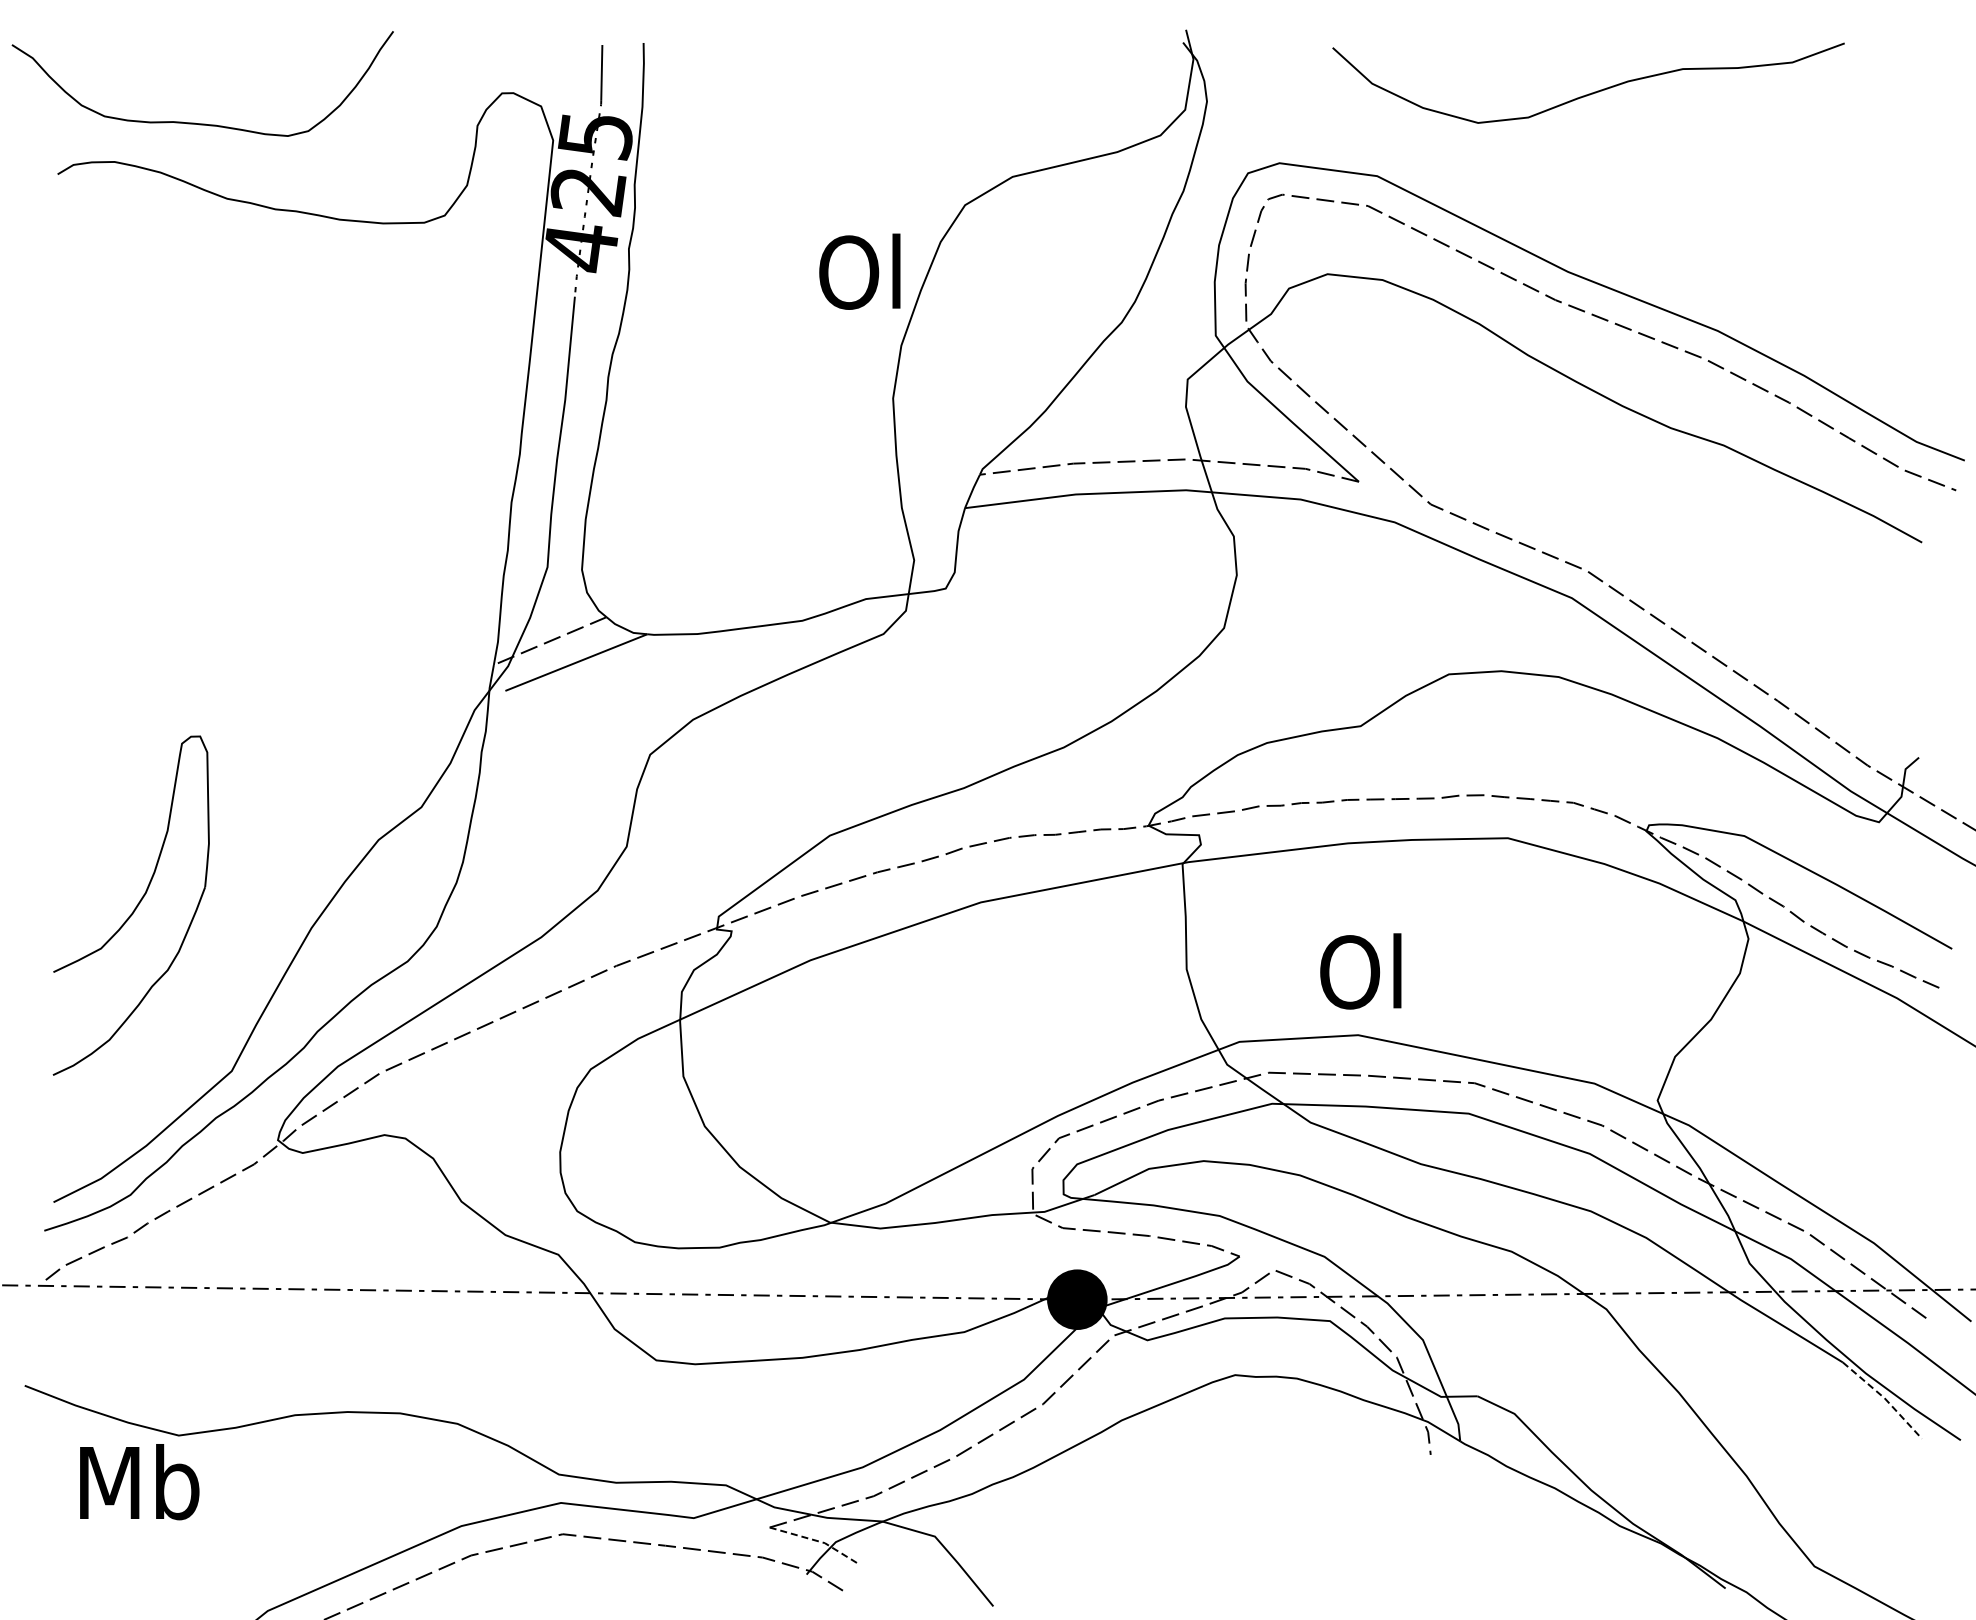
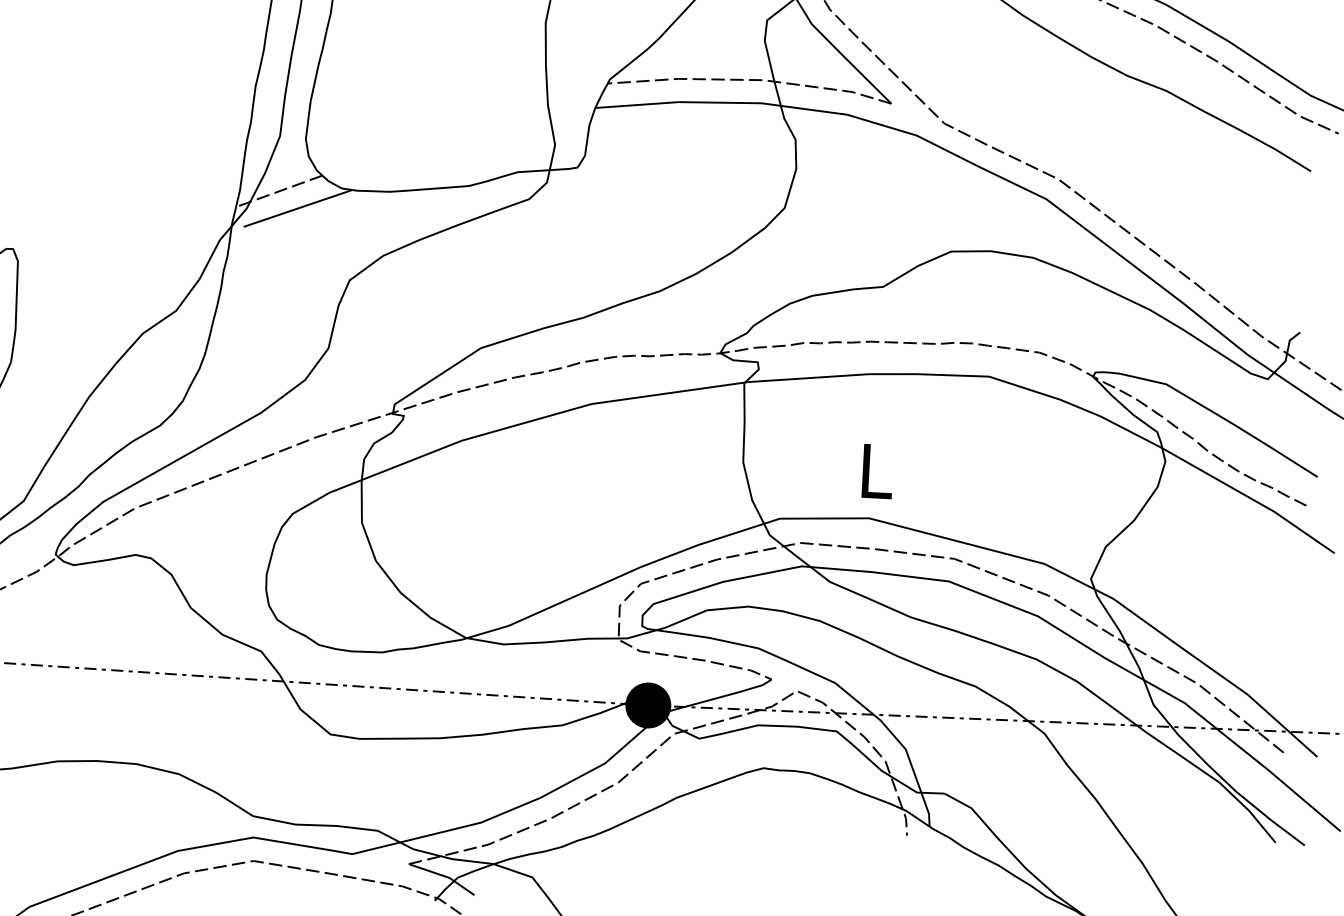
text: (1360, 971) -> (873, 470), Ol -> L
line: (1884, 1398) -> (1249, 811), dashed -> solid
line: (817, 1541) -> (444, 876), dashed -> solid

